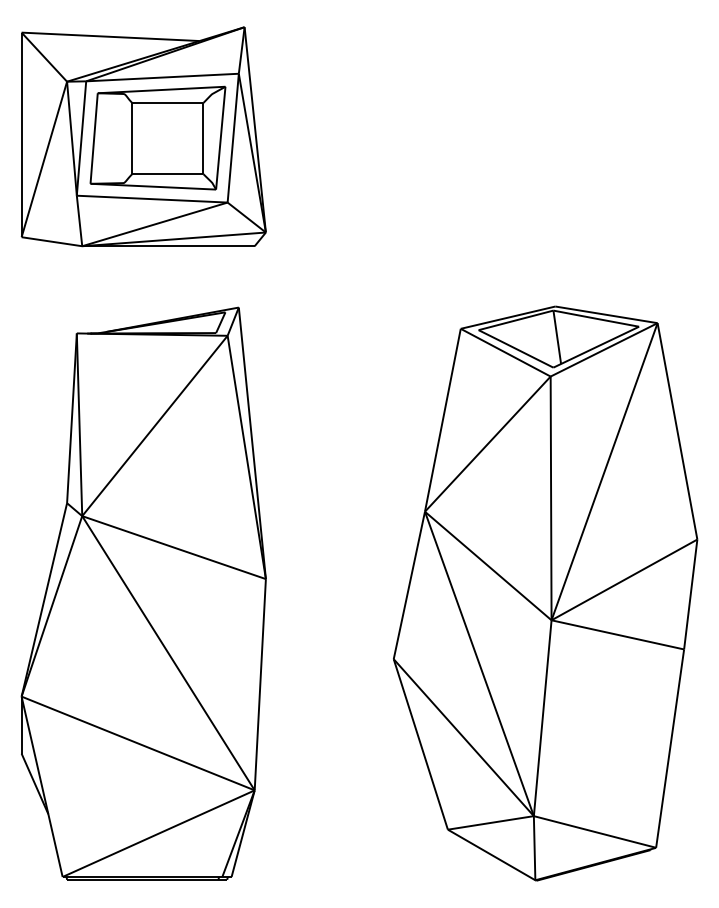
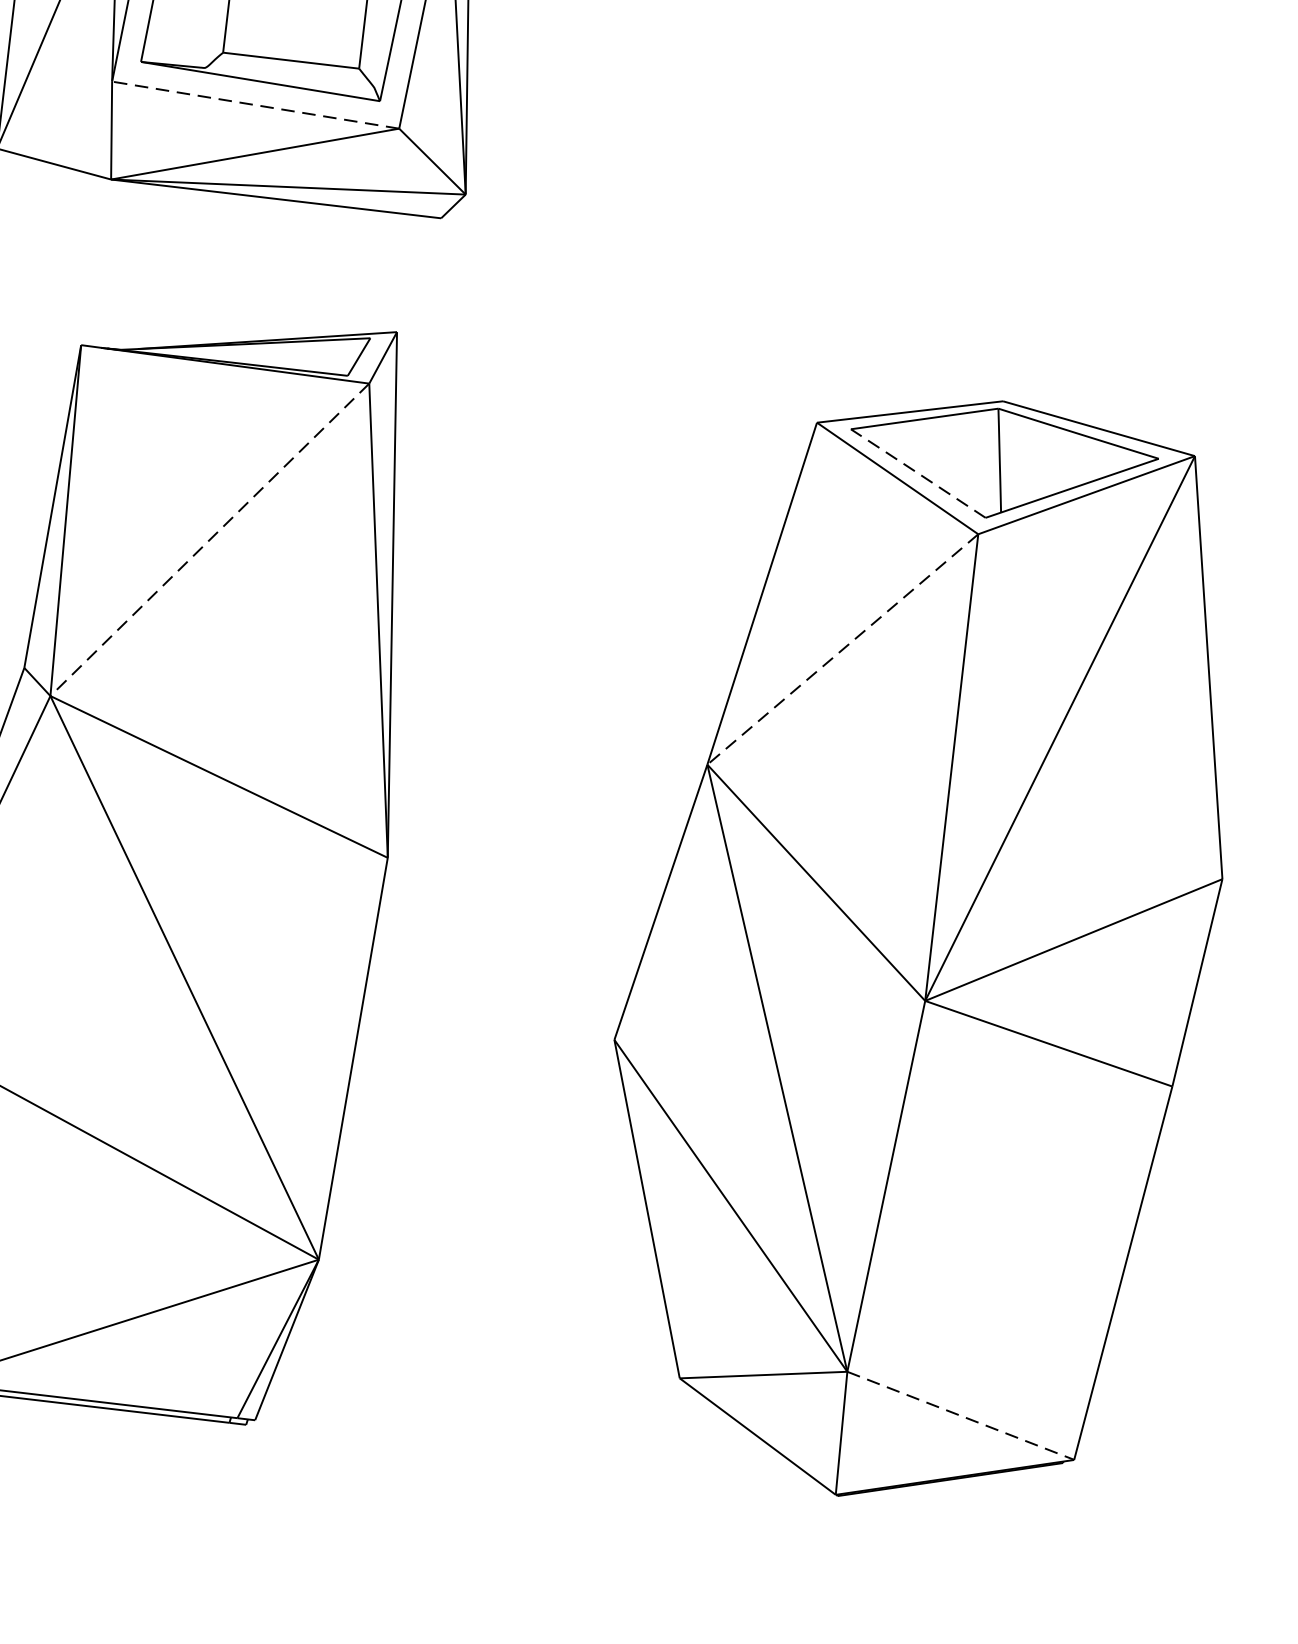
line: (151, 199) -> (254, 105), solid -> dashed
line: (516, 348) -> (919, 472), solid -> dashed
line: (154, 425) -> (209, 538), solid -> dashed
line: (487, 444) -> (842, 650), solid -> dashed
line: (595, 832) -> (961, 1416), solid -> dashed

